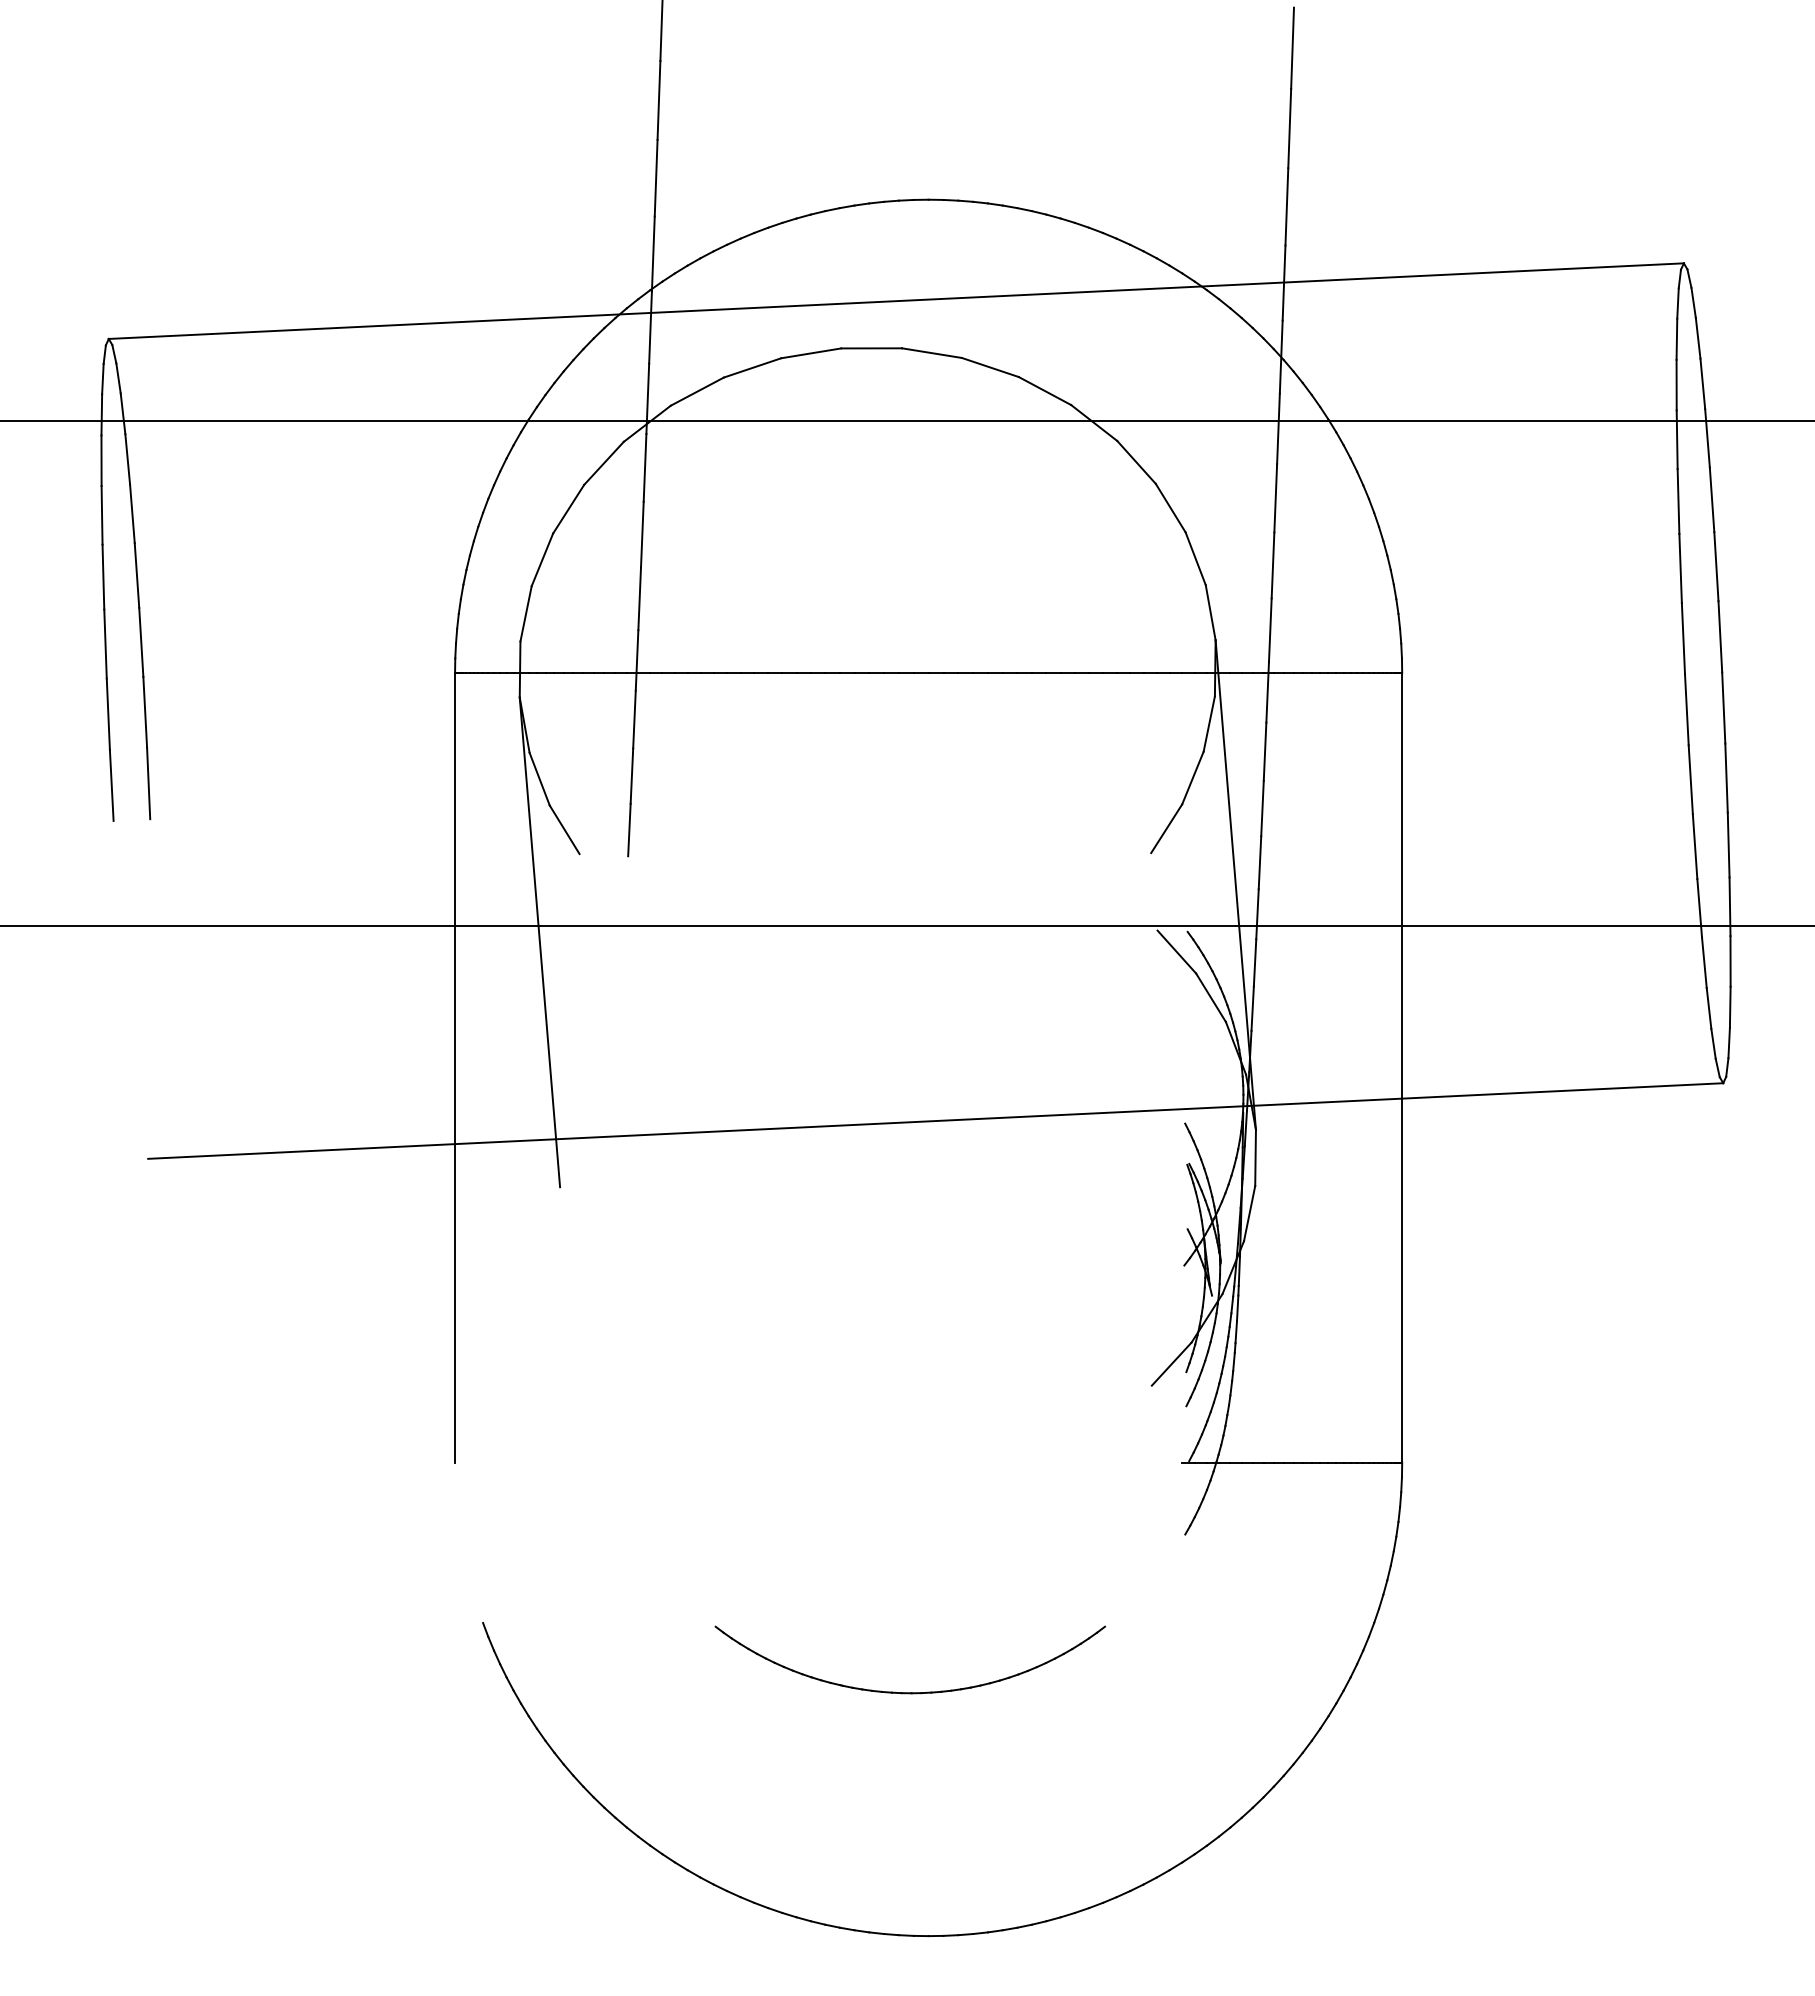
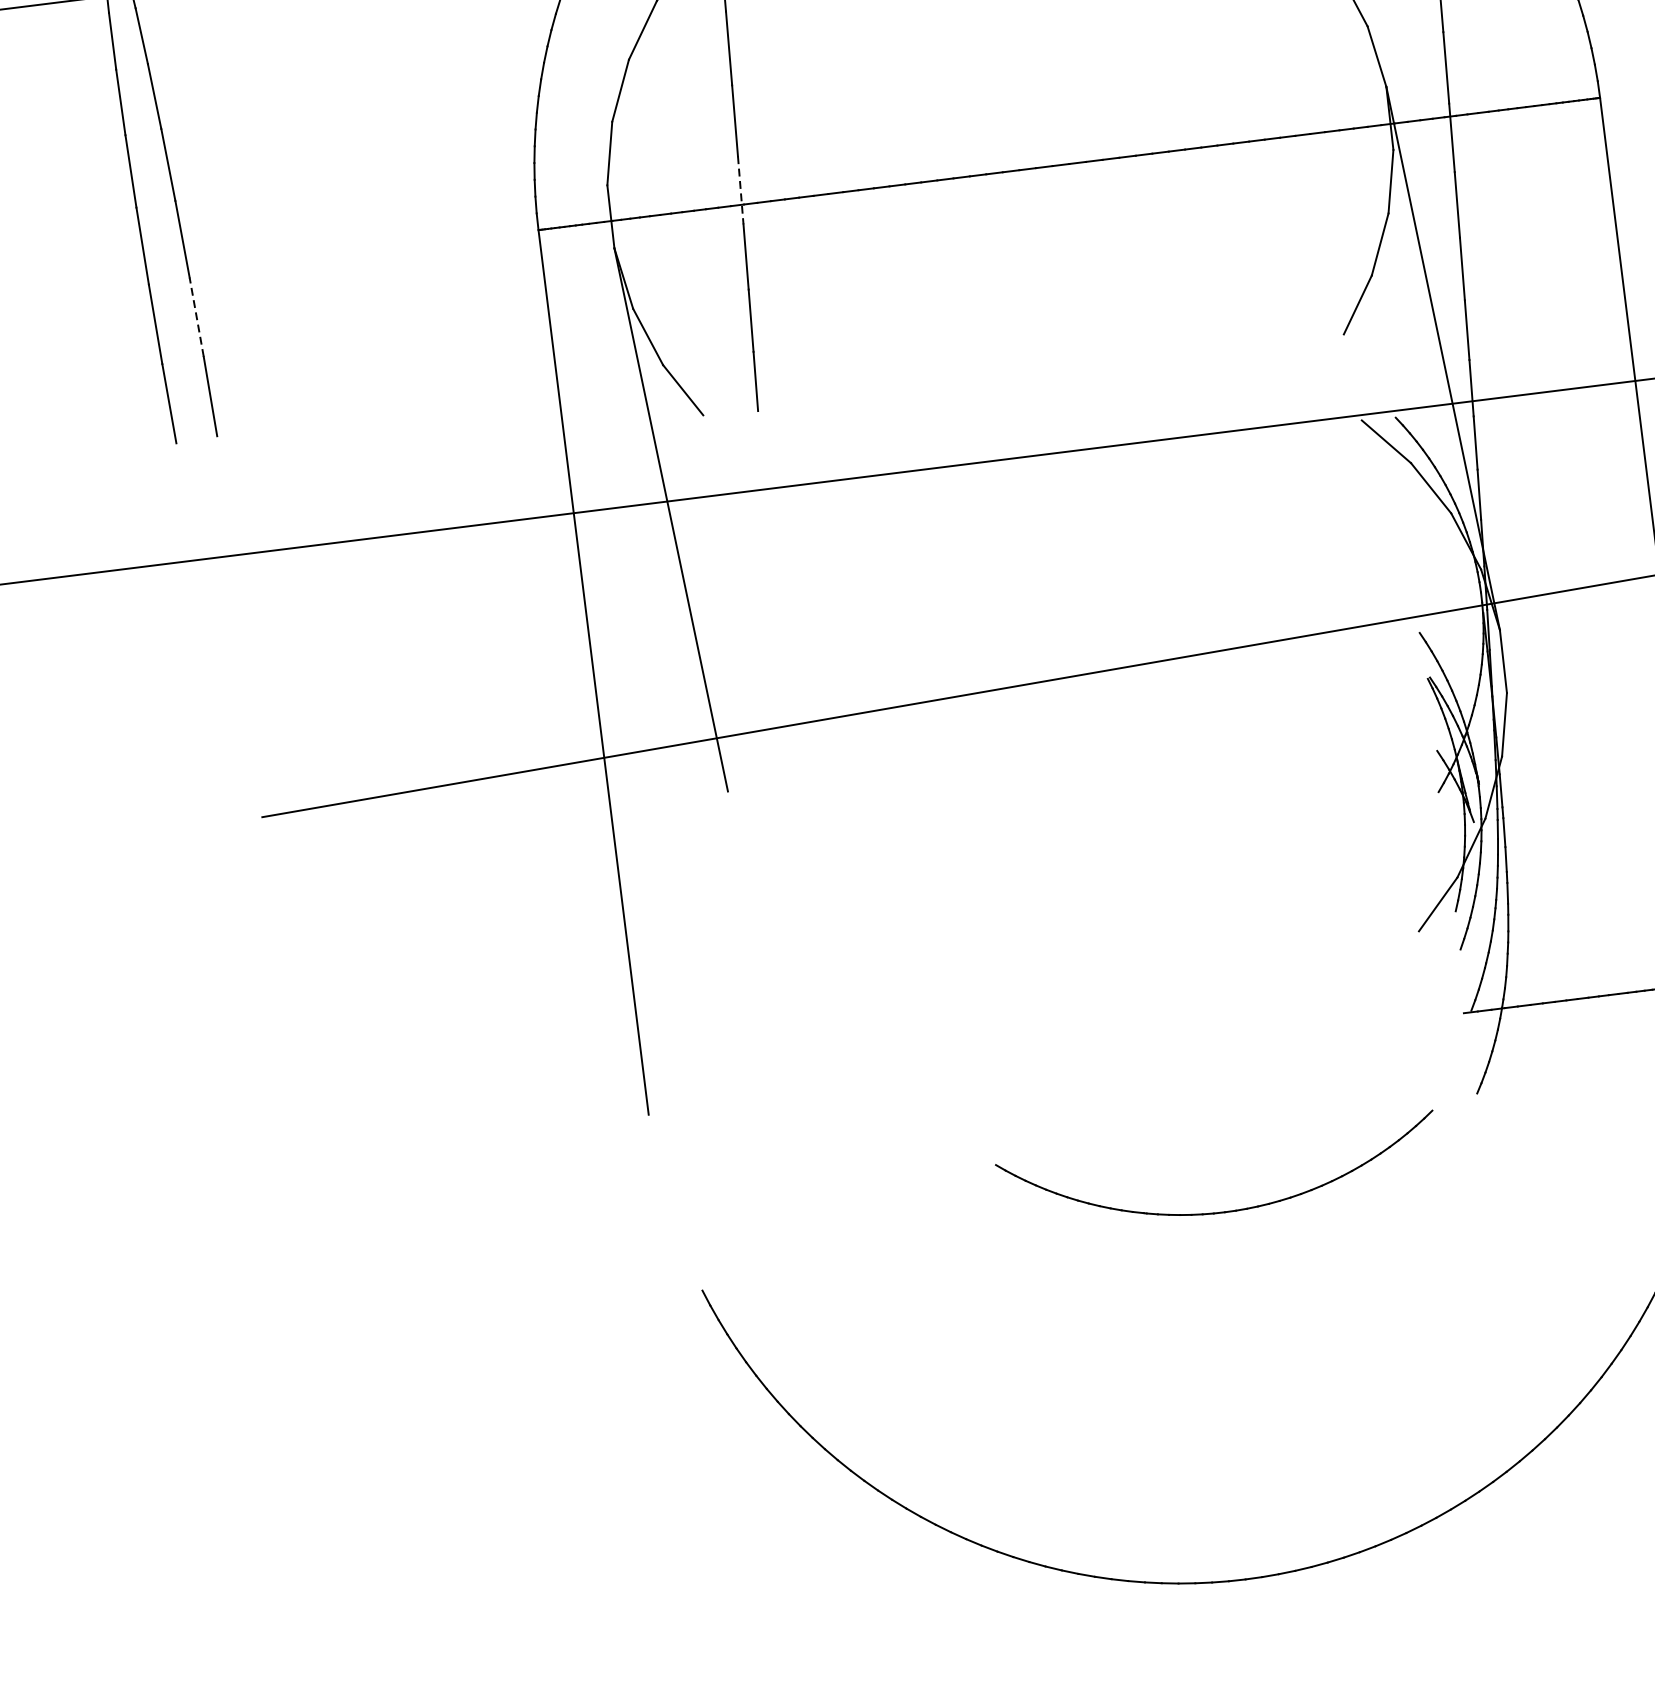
line: (637, 660) -> (741, 190), solid -> dashed
line: (145, 712) -> (197, 317), solid -> dashed
part: (909, 1692) -> (1222, 1211), moved

